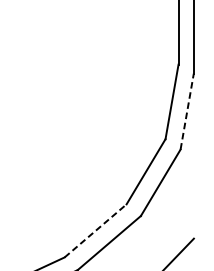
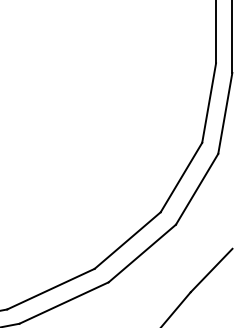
line: (187, 110) -> (225, 112), dashed -> solid
line: (96, 230) -> (128, 240), dashed -> solid

